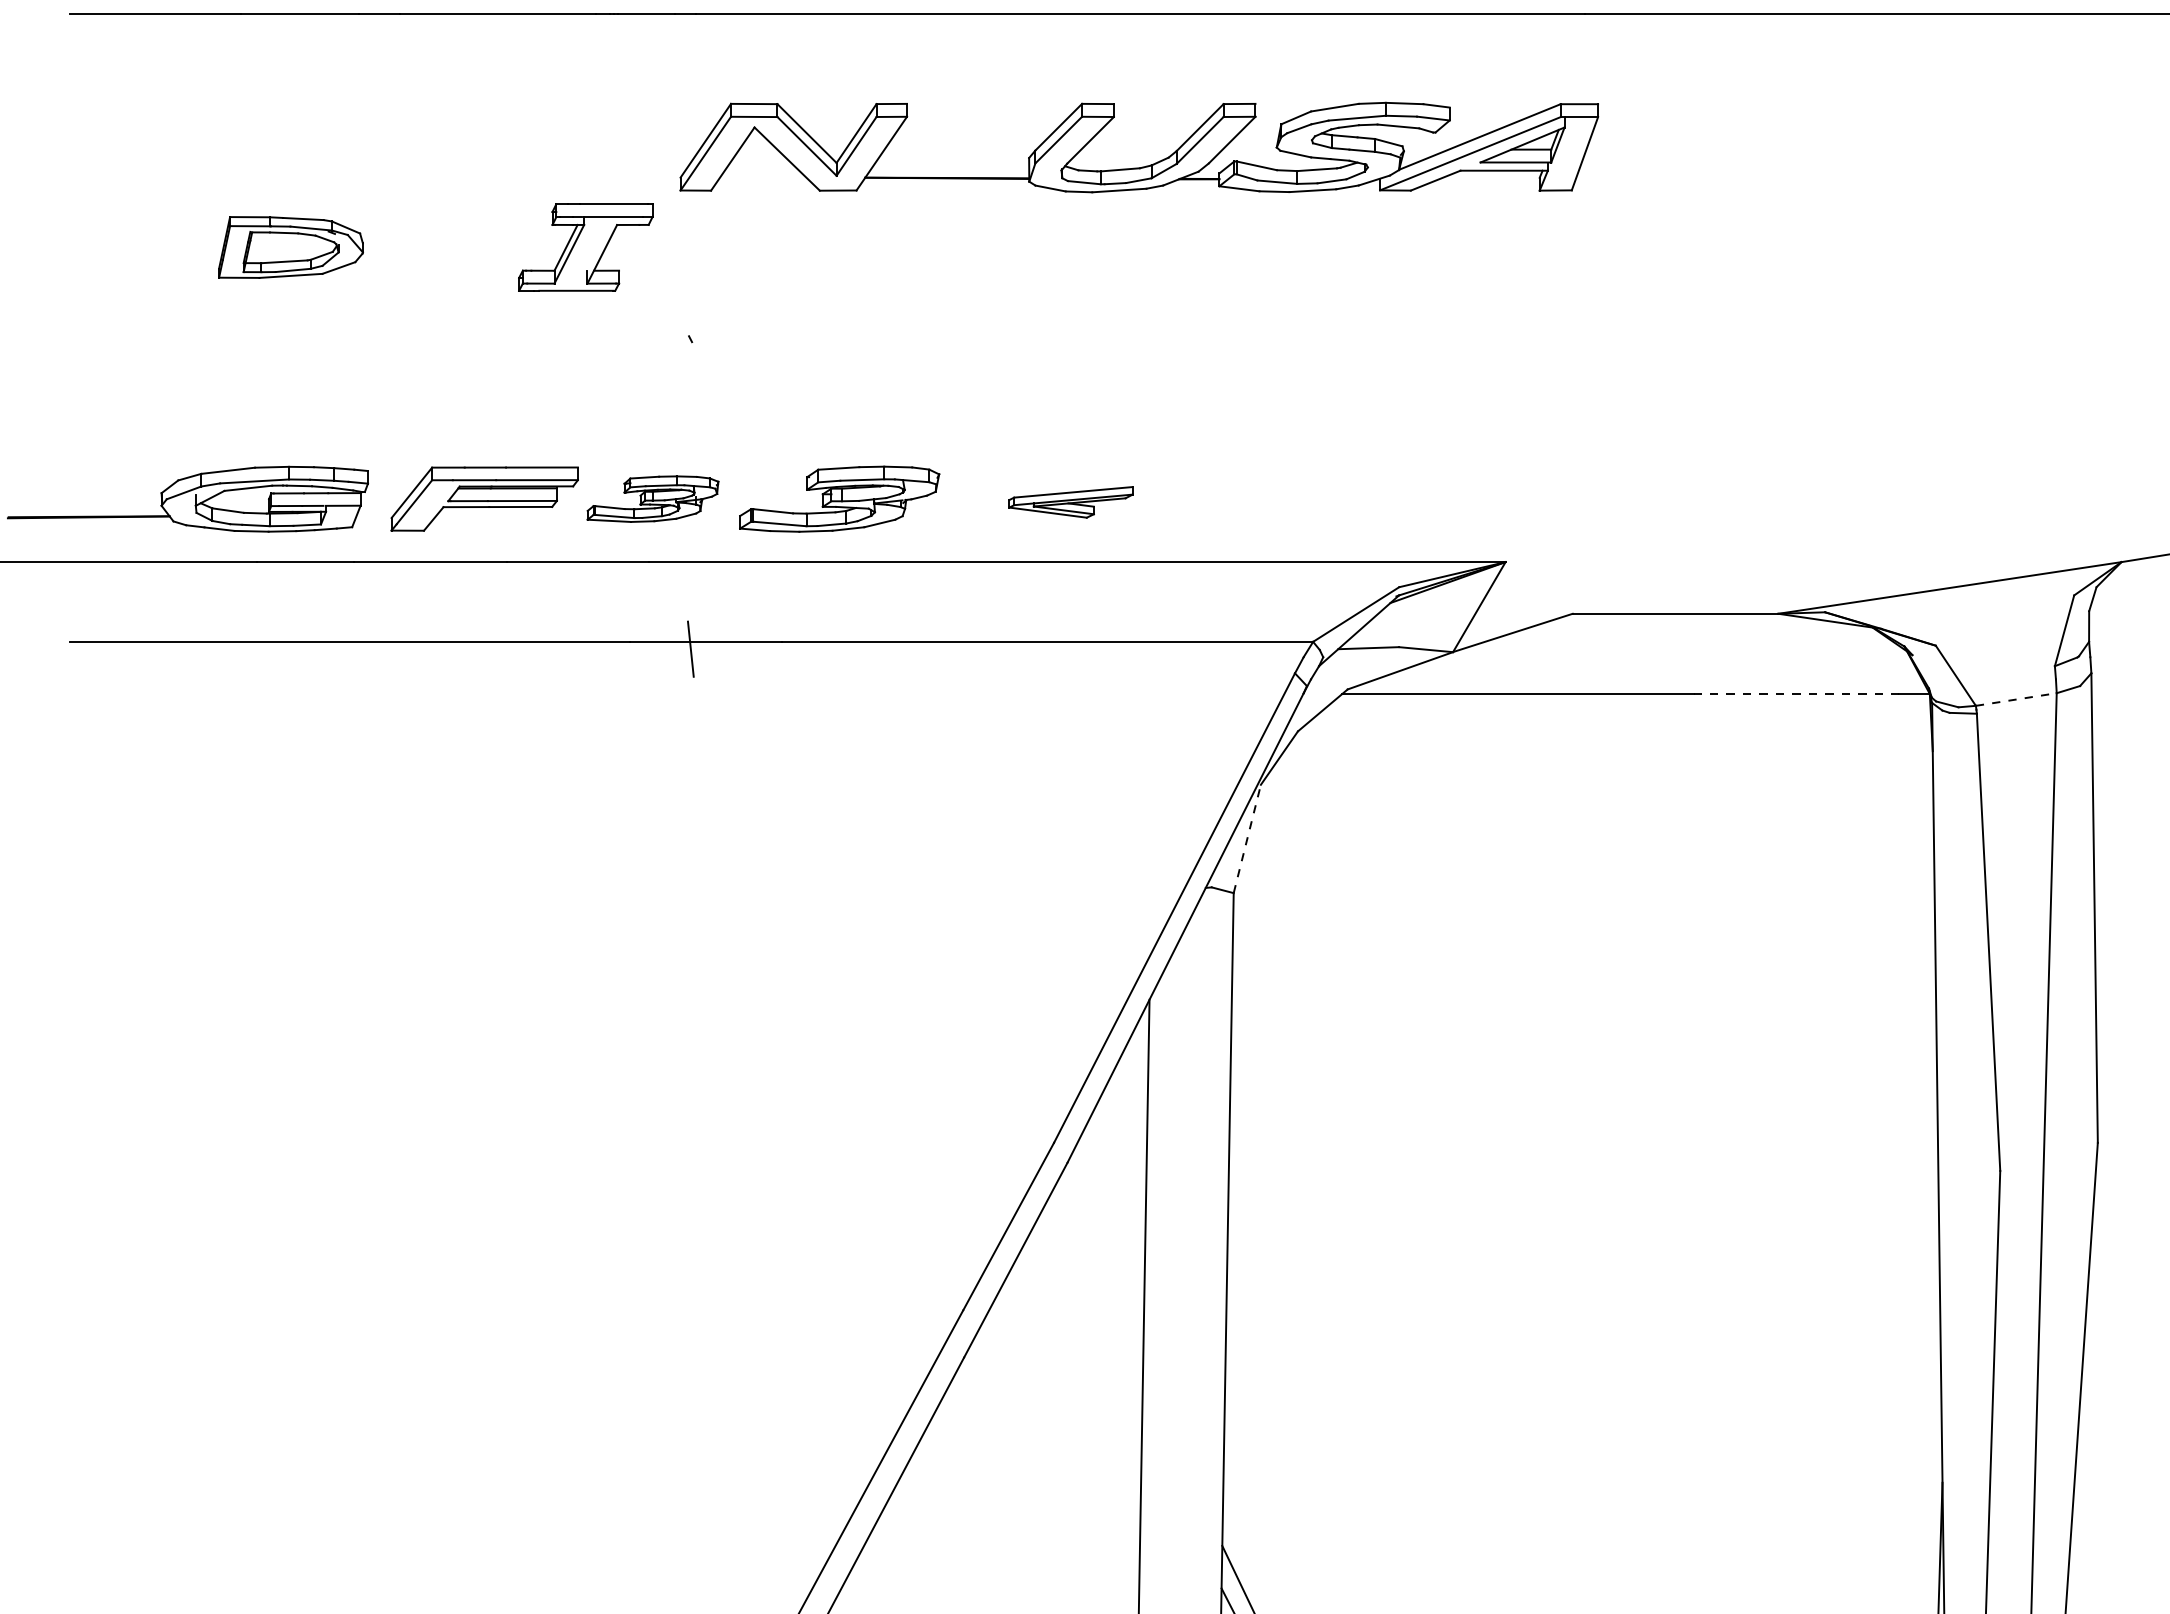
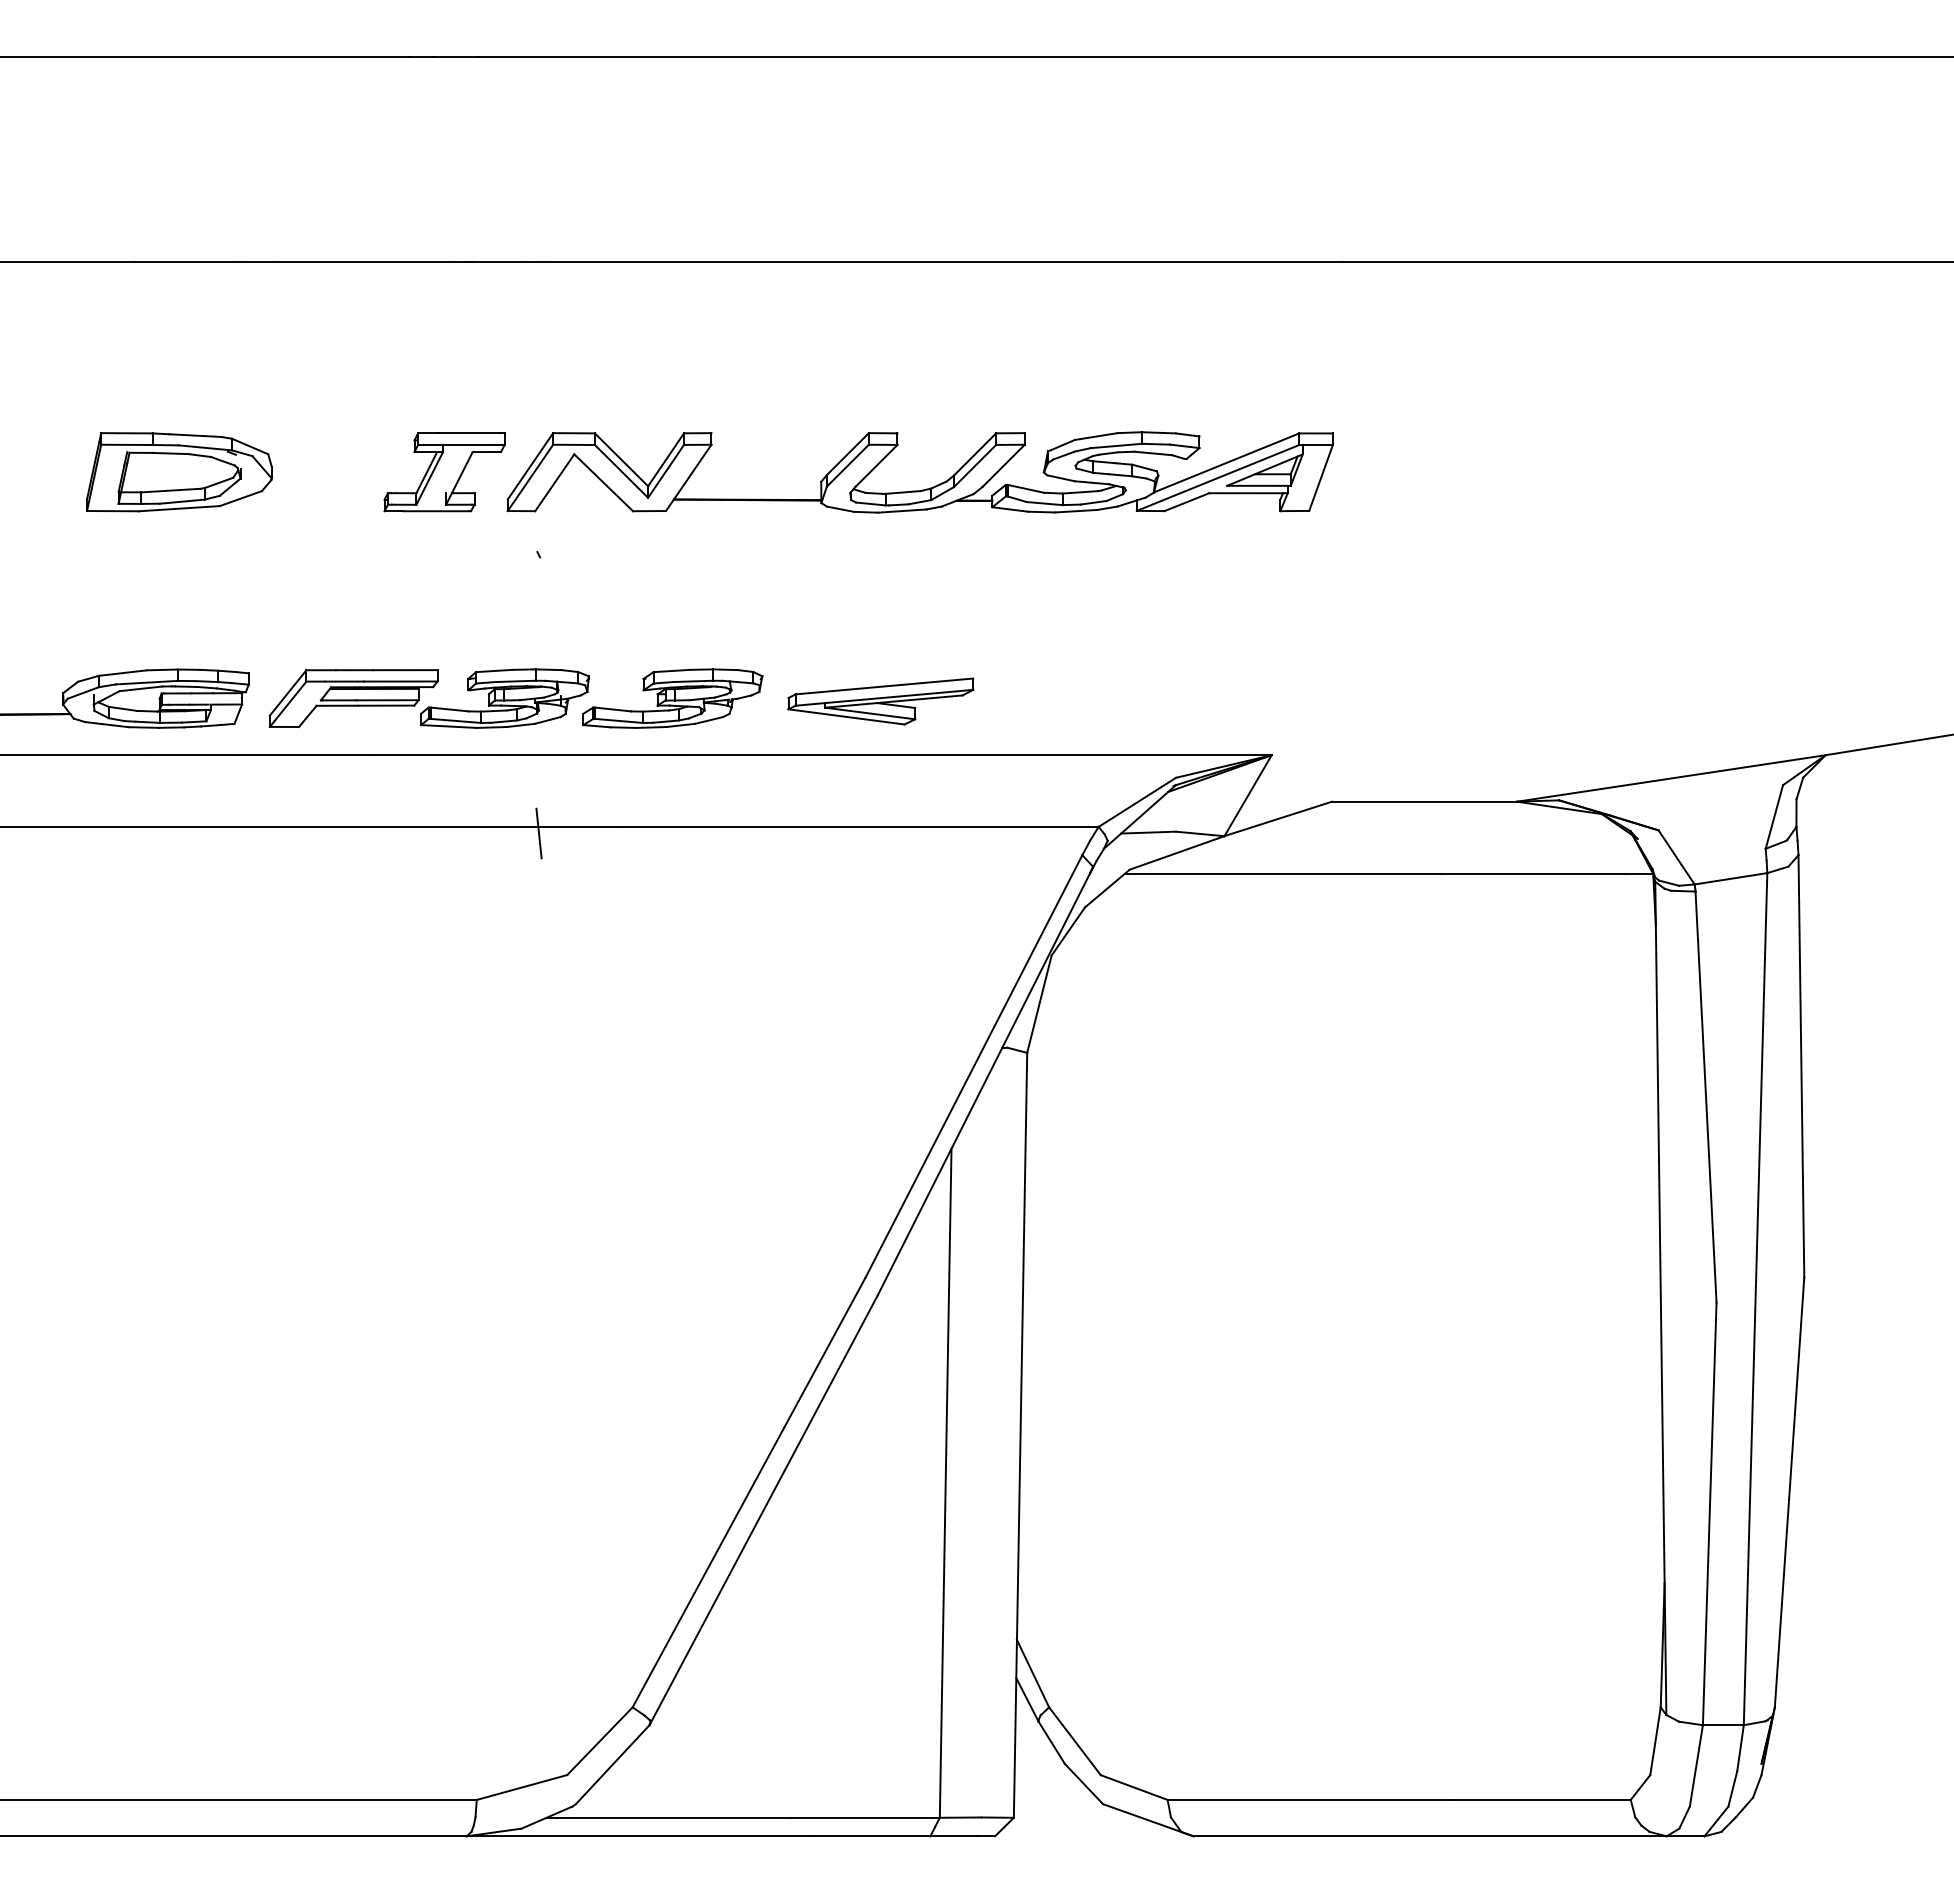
part: (1141, 166) -> (922, 489), moved
part: (291, 247) -> (179, 472), size x1.43
part: (652, 499) -> (504, 698), size x1.43
part: (1070, 502) -> (880, 701), size x1.67
line: (1796, 693) -> (1533, 873), dashed -> solid
line: (2015, 699) -> (1730, 878), dashed -> solid
line: (1247, 838) -> (1039, 1003), dashed -> solid

